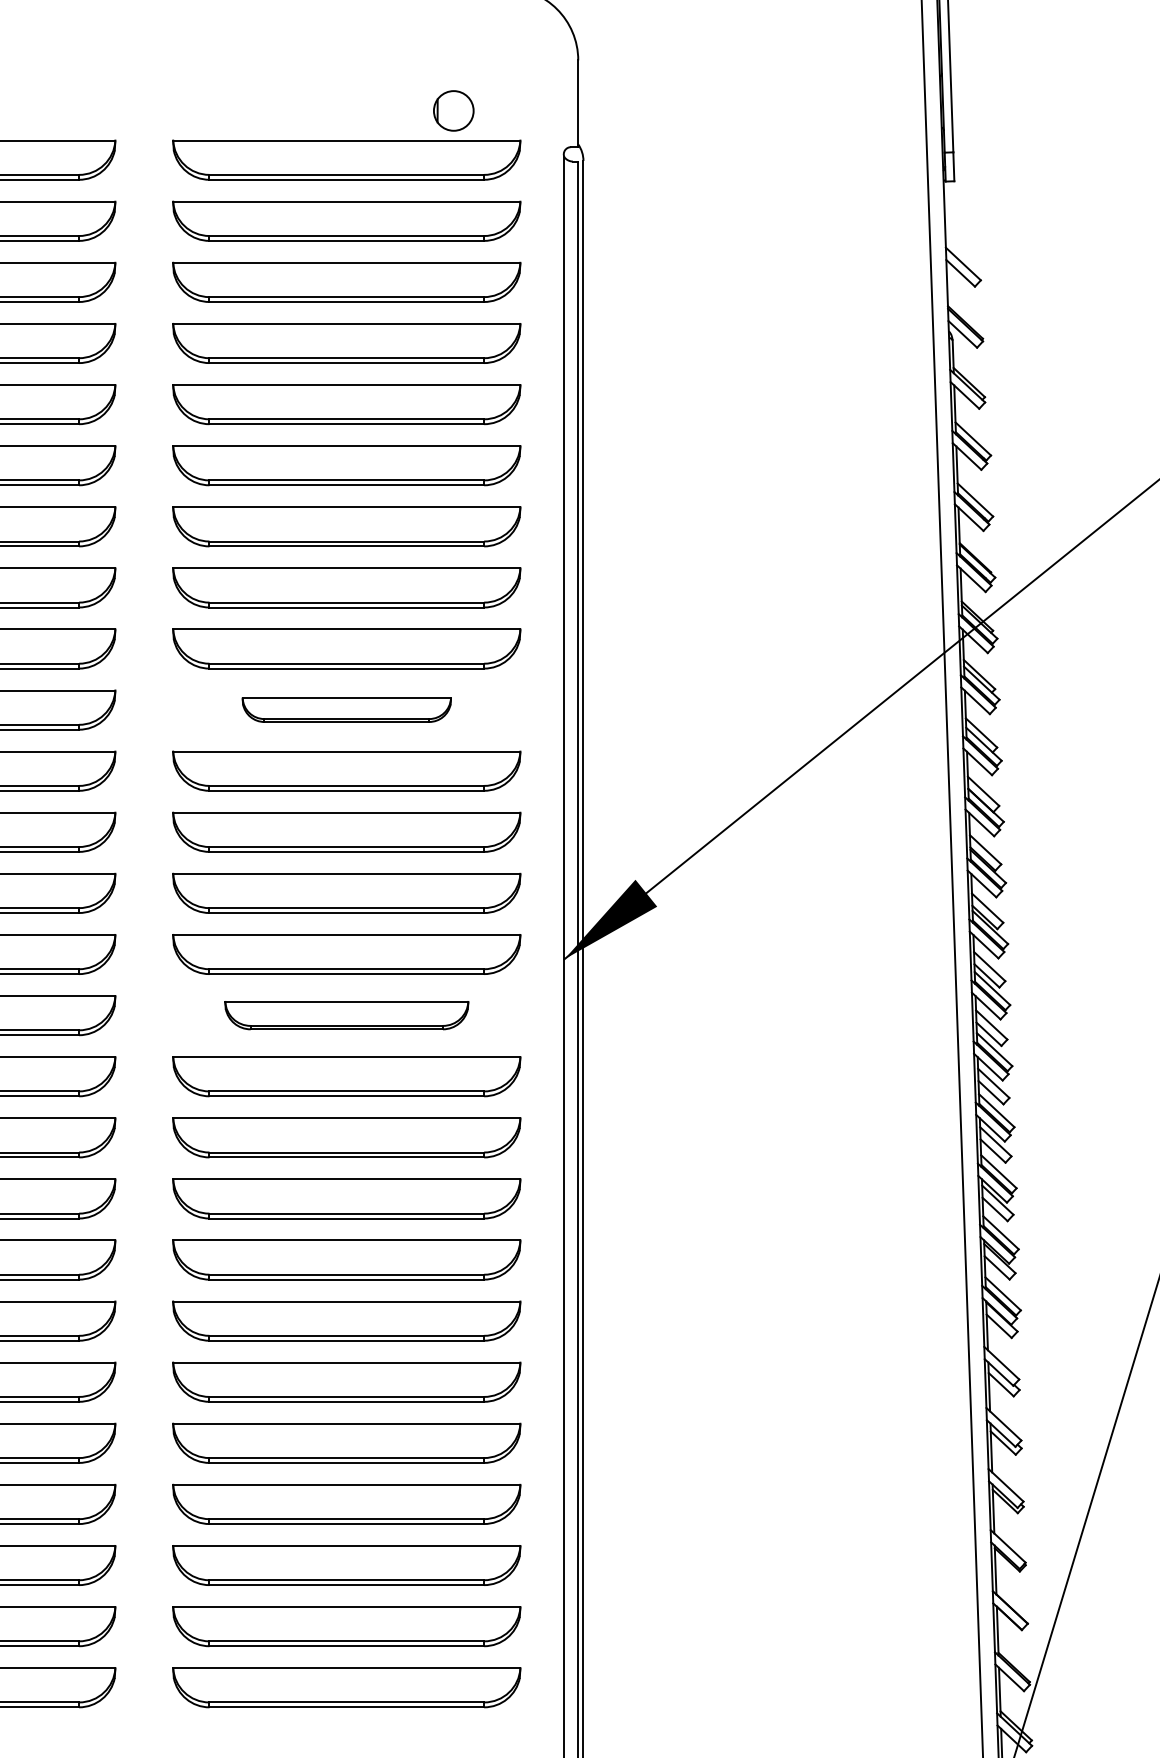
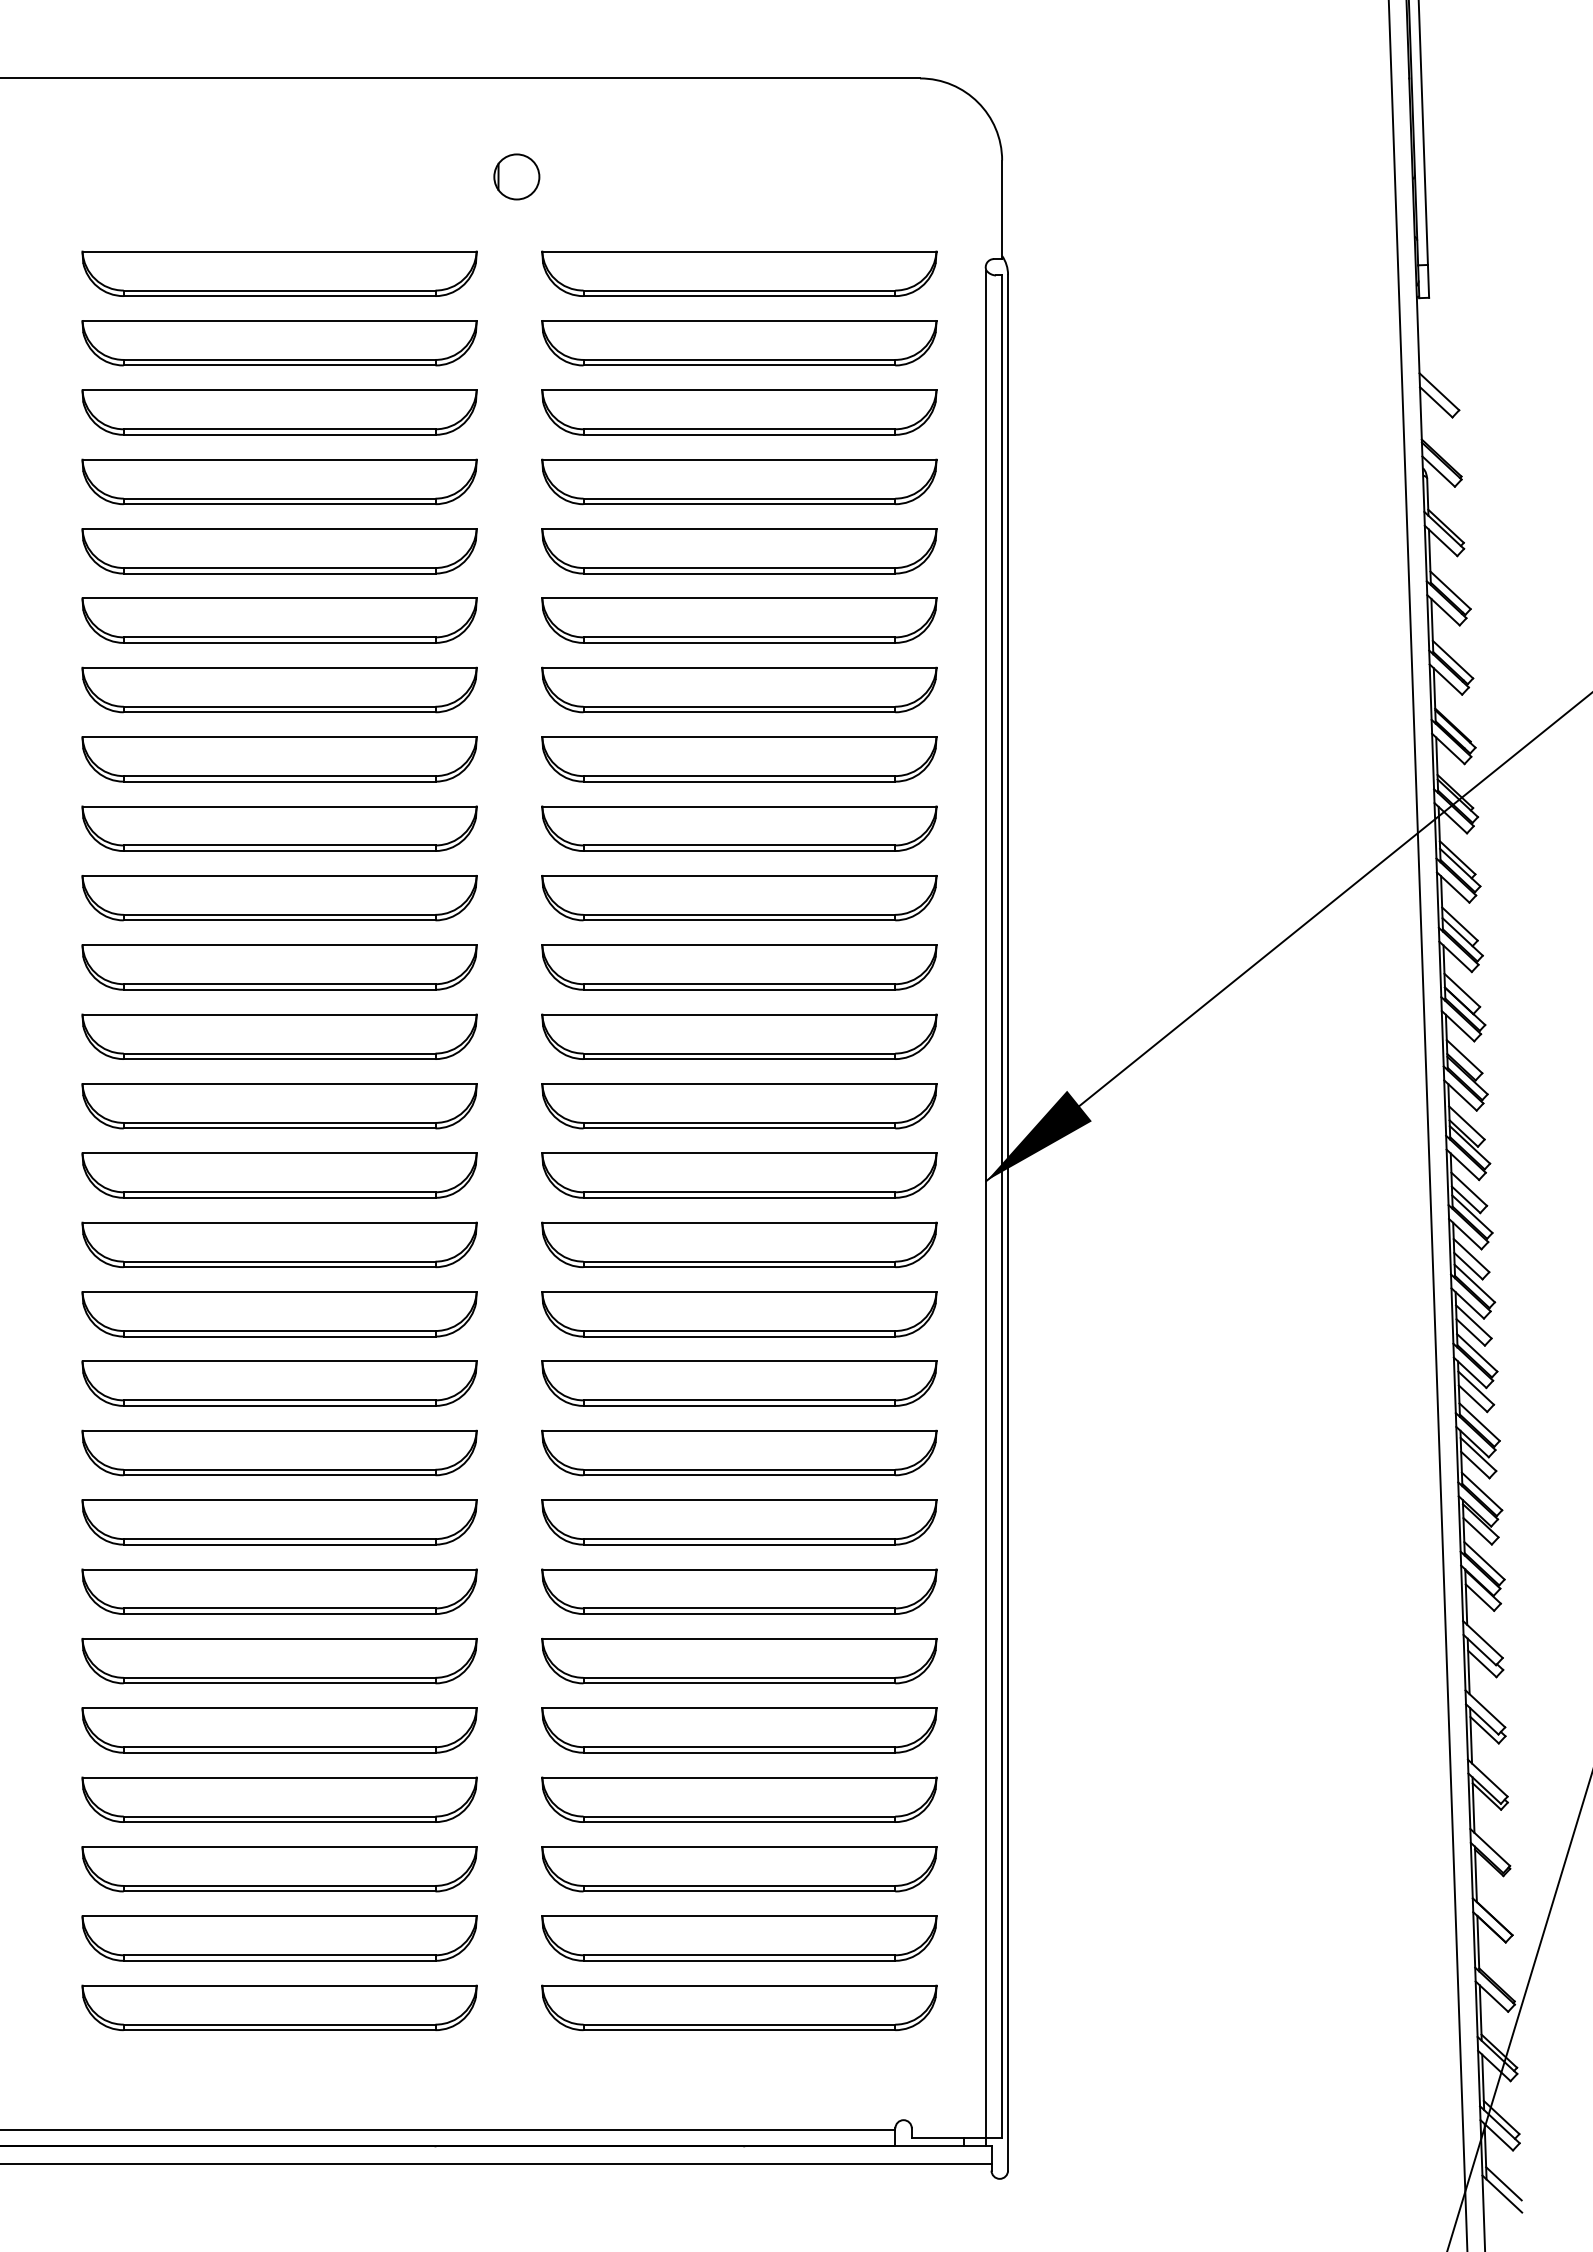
part: (453, 110) -> (516, 176), moved
part: (346, 710) -> (739, 898), size x1.67
part: (346, 1015) -> (739, 1244), size x1.43

